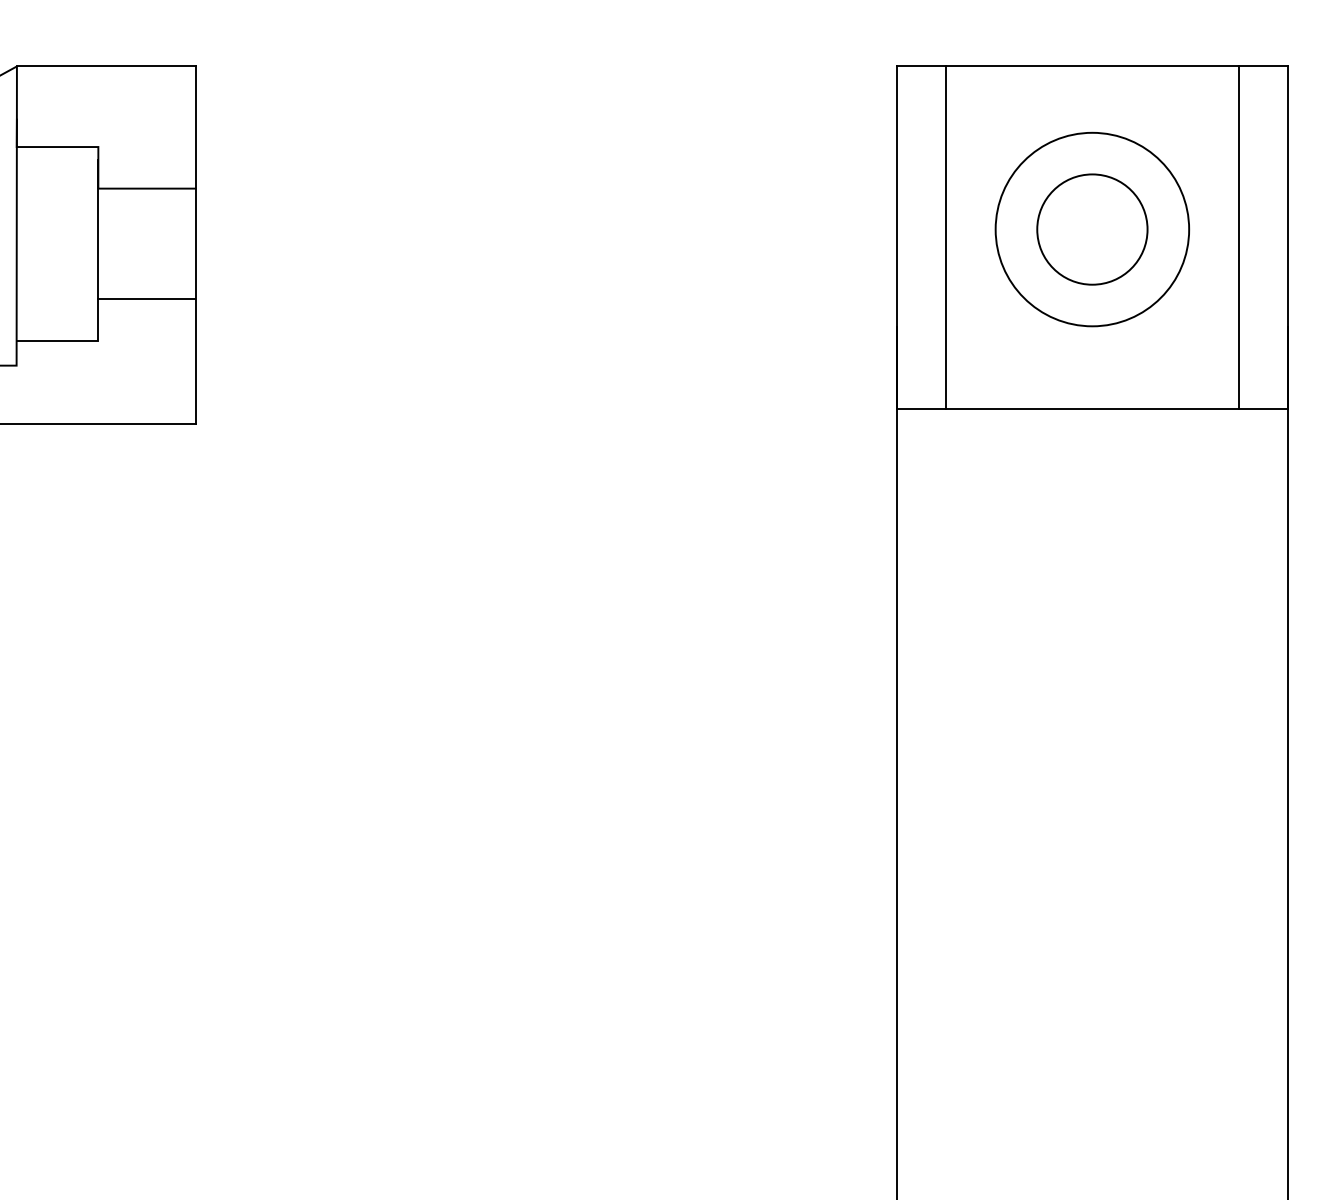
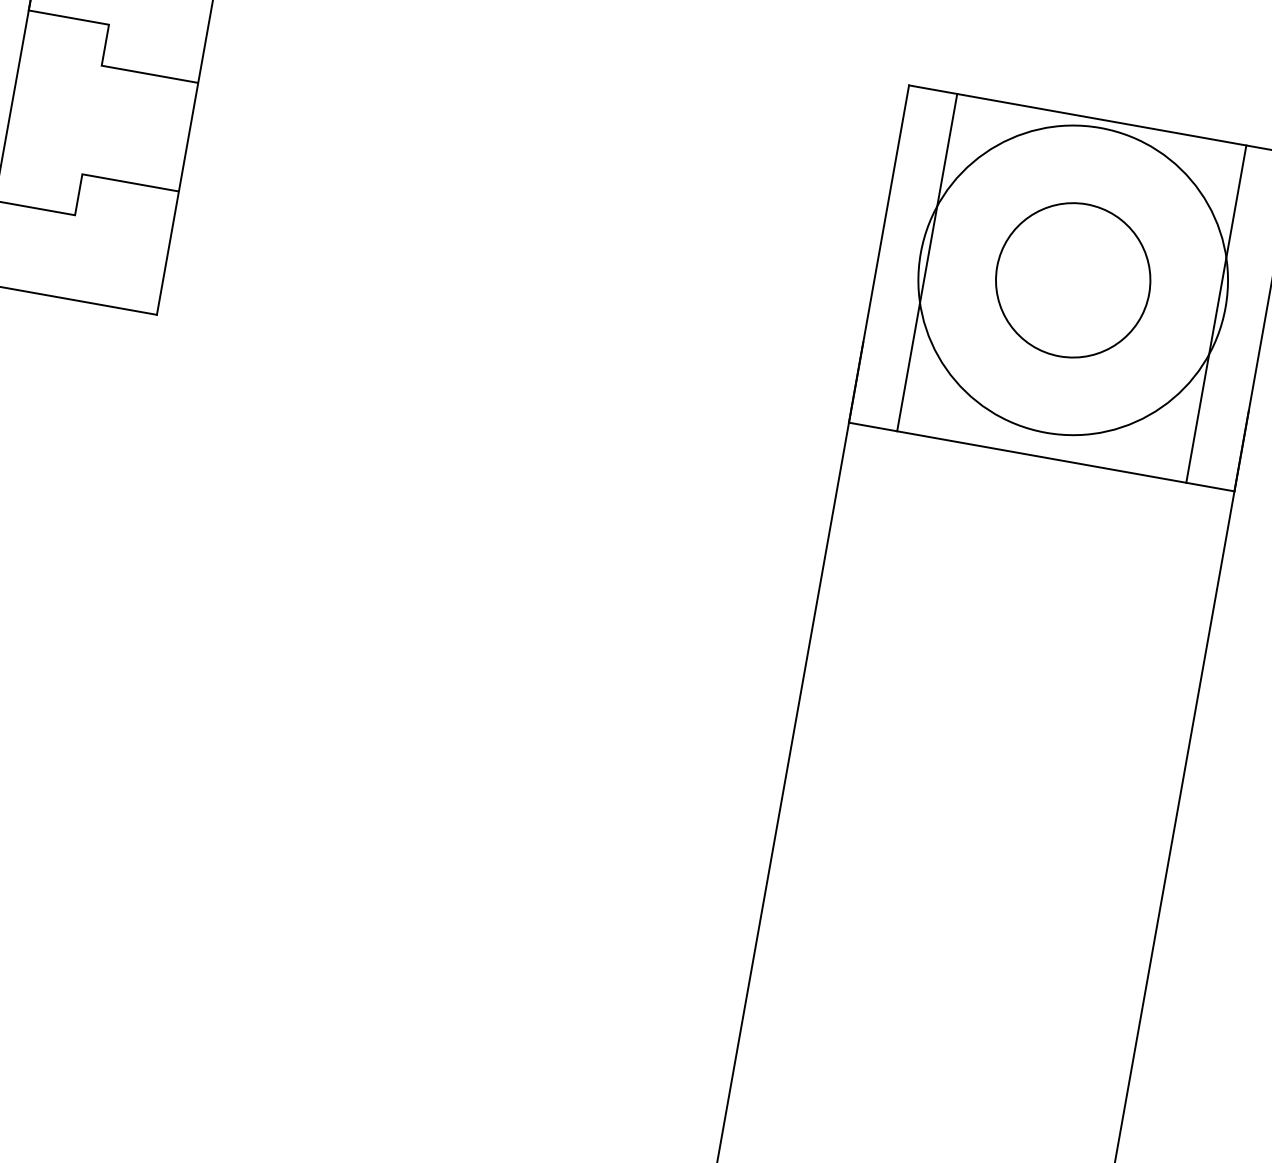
line: (98, 229) -> (94, 105), removed
circle: (1092, 229) -> (1073, 280), size x1.4
circle: (1092, 229) -> (1073, 280), size x1.6

